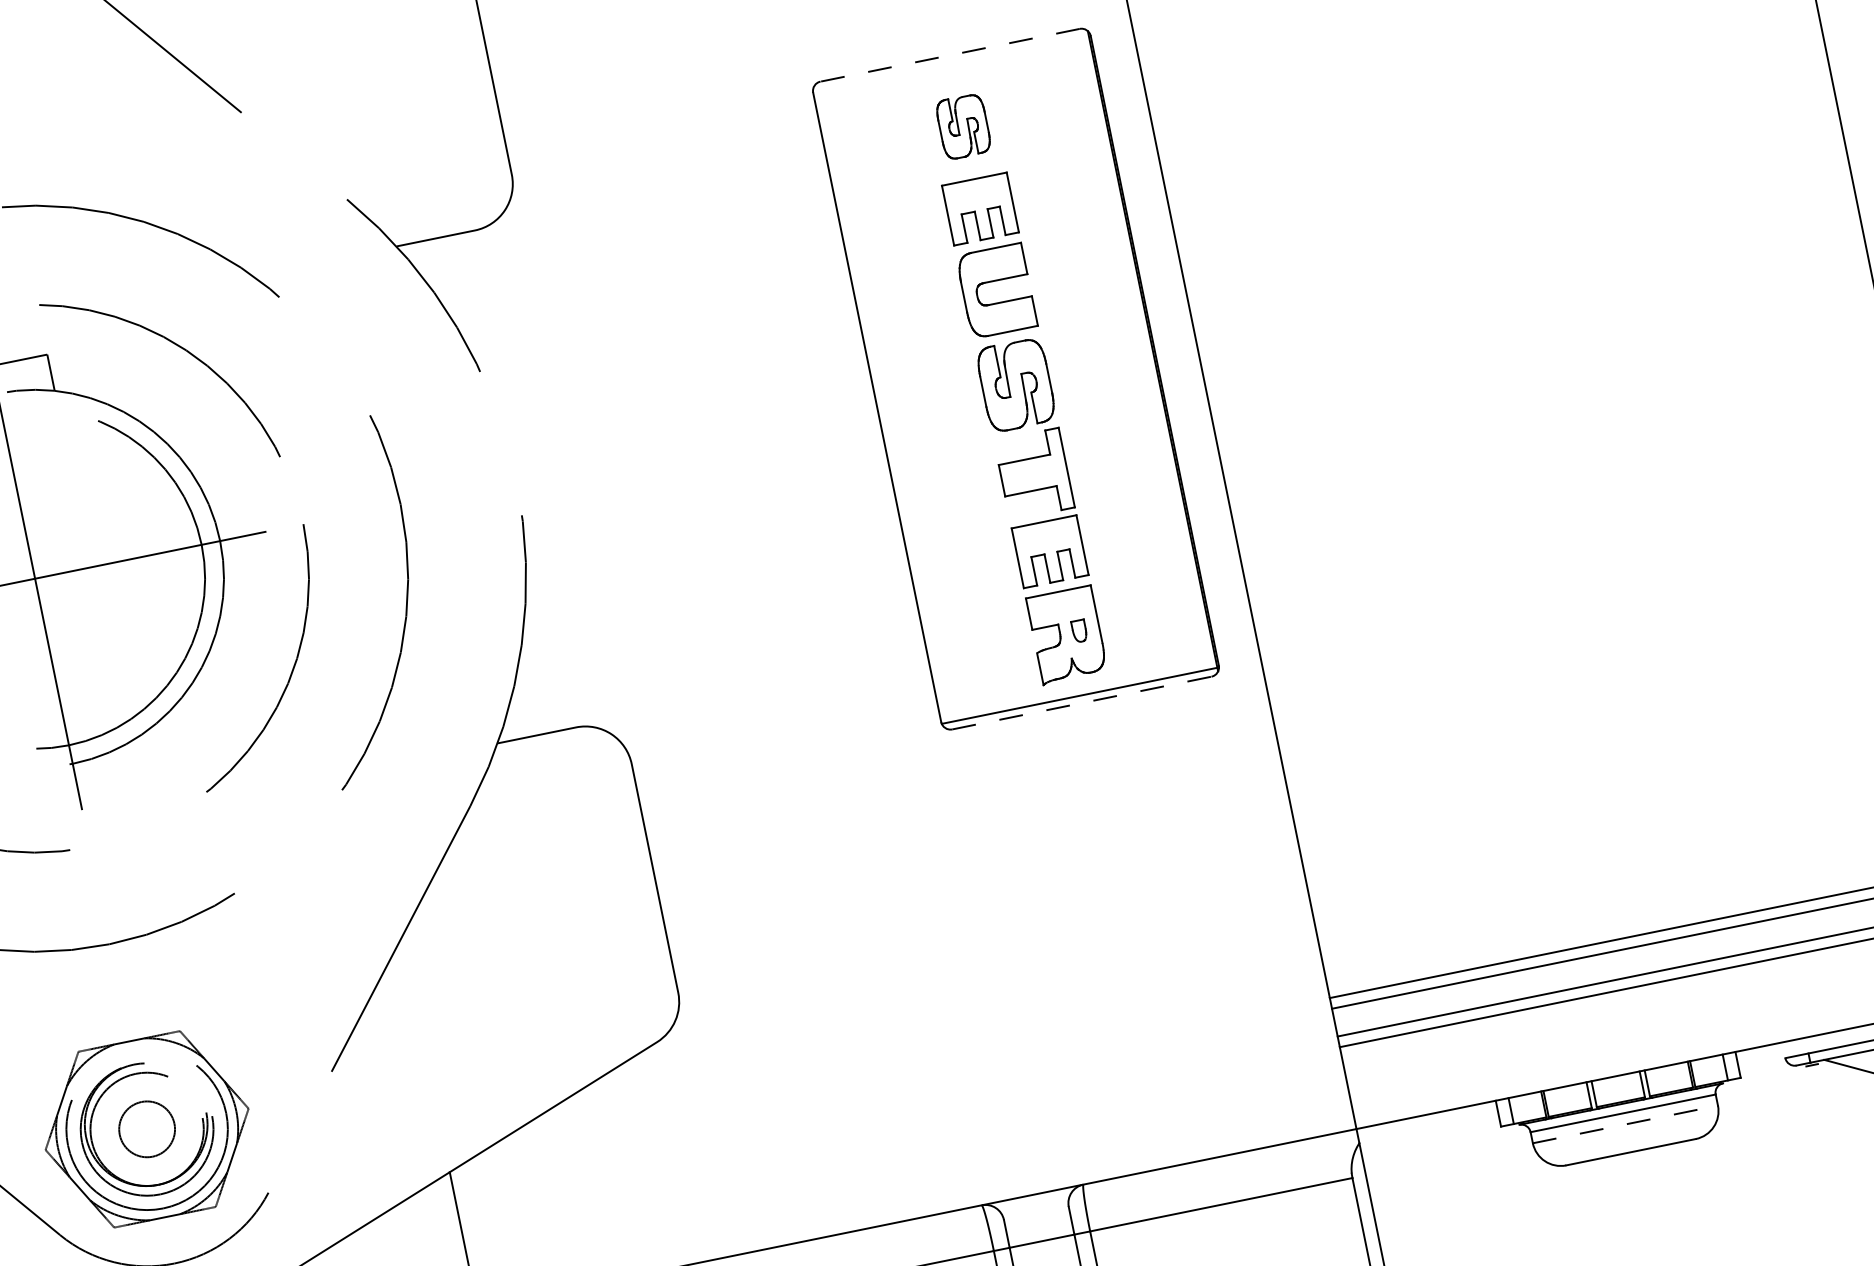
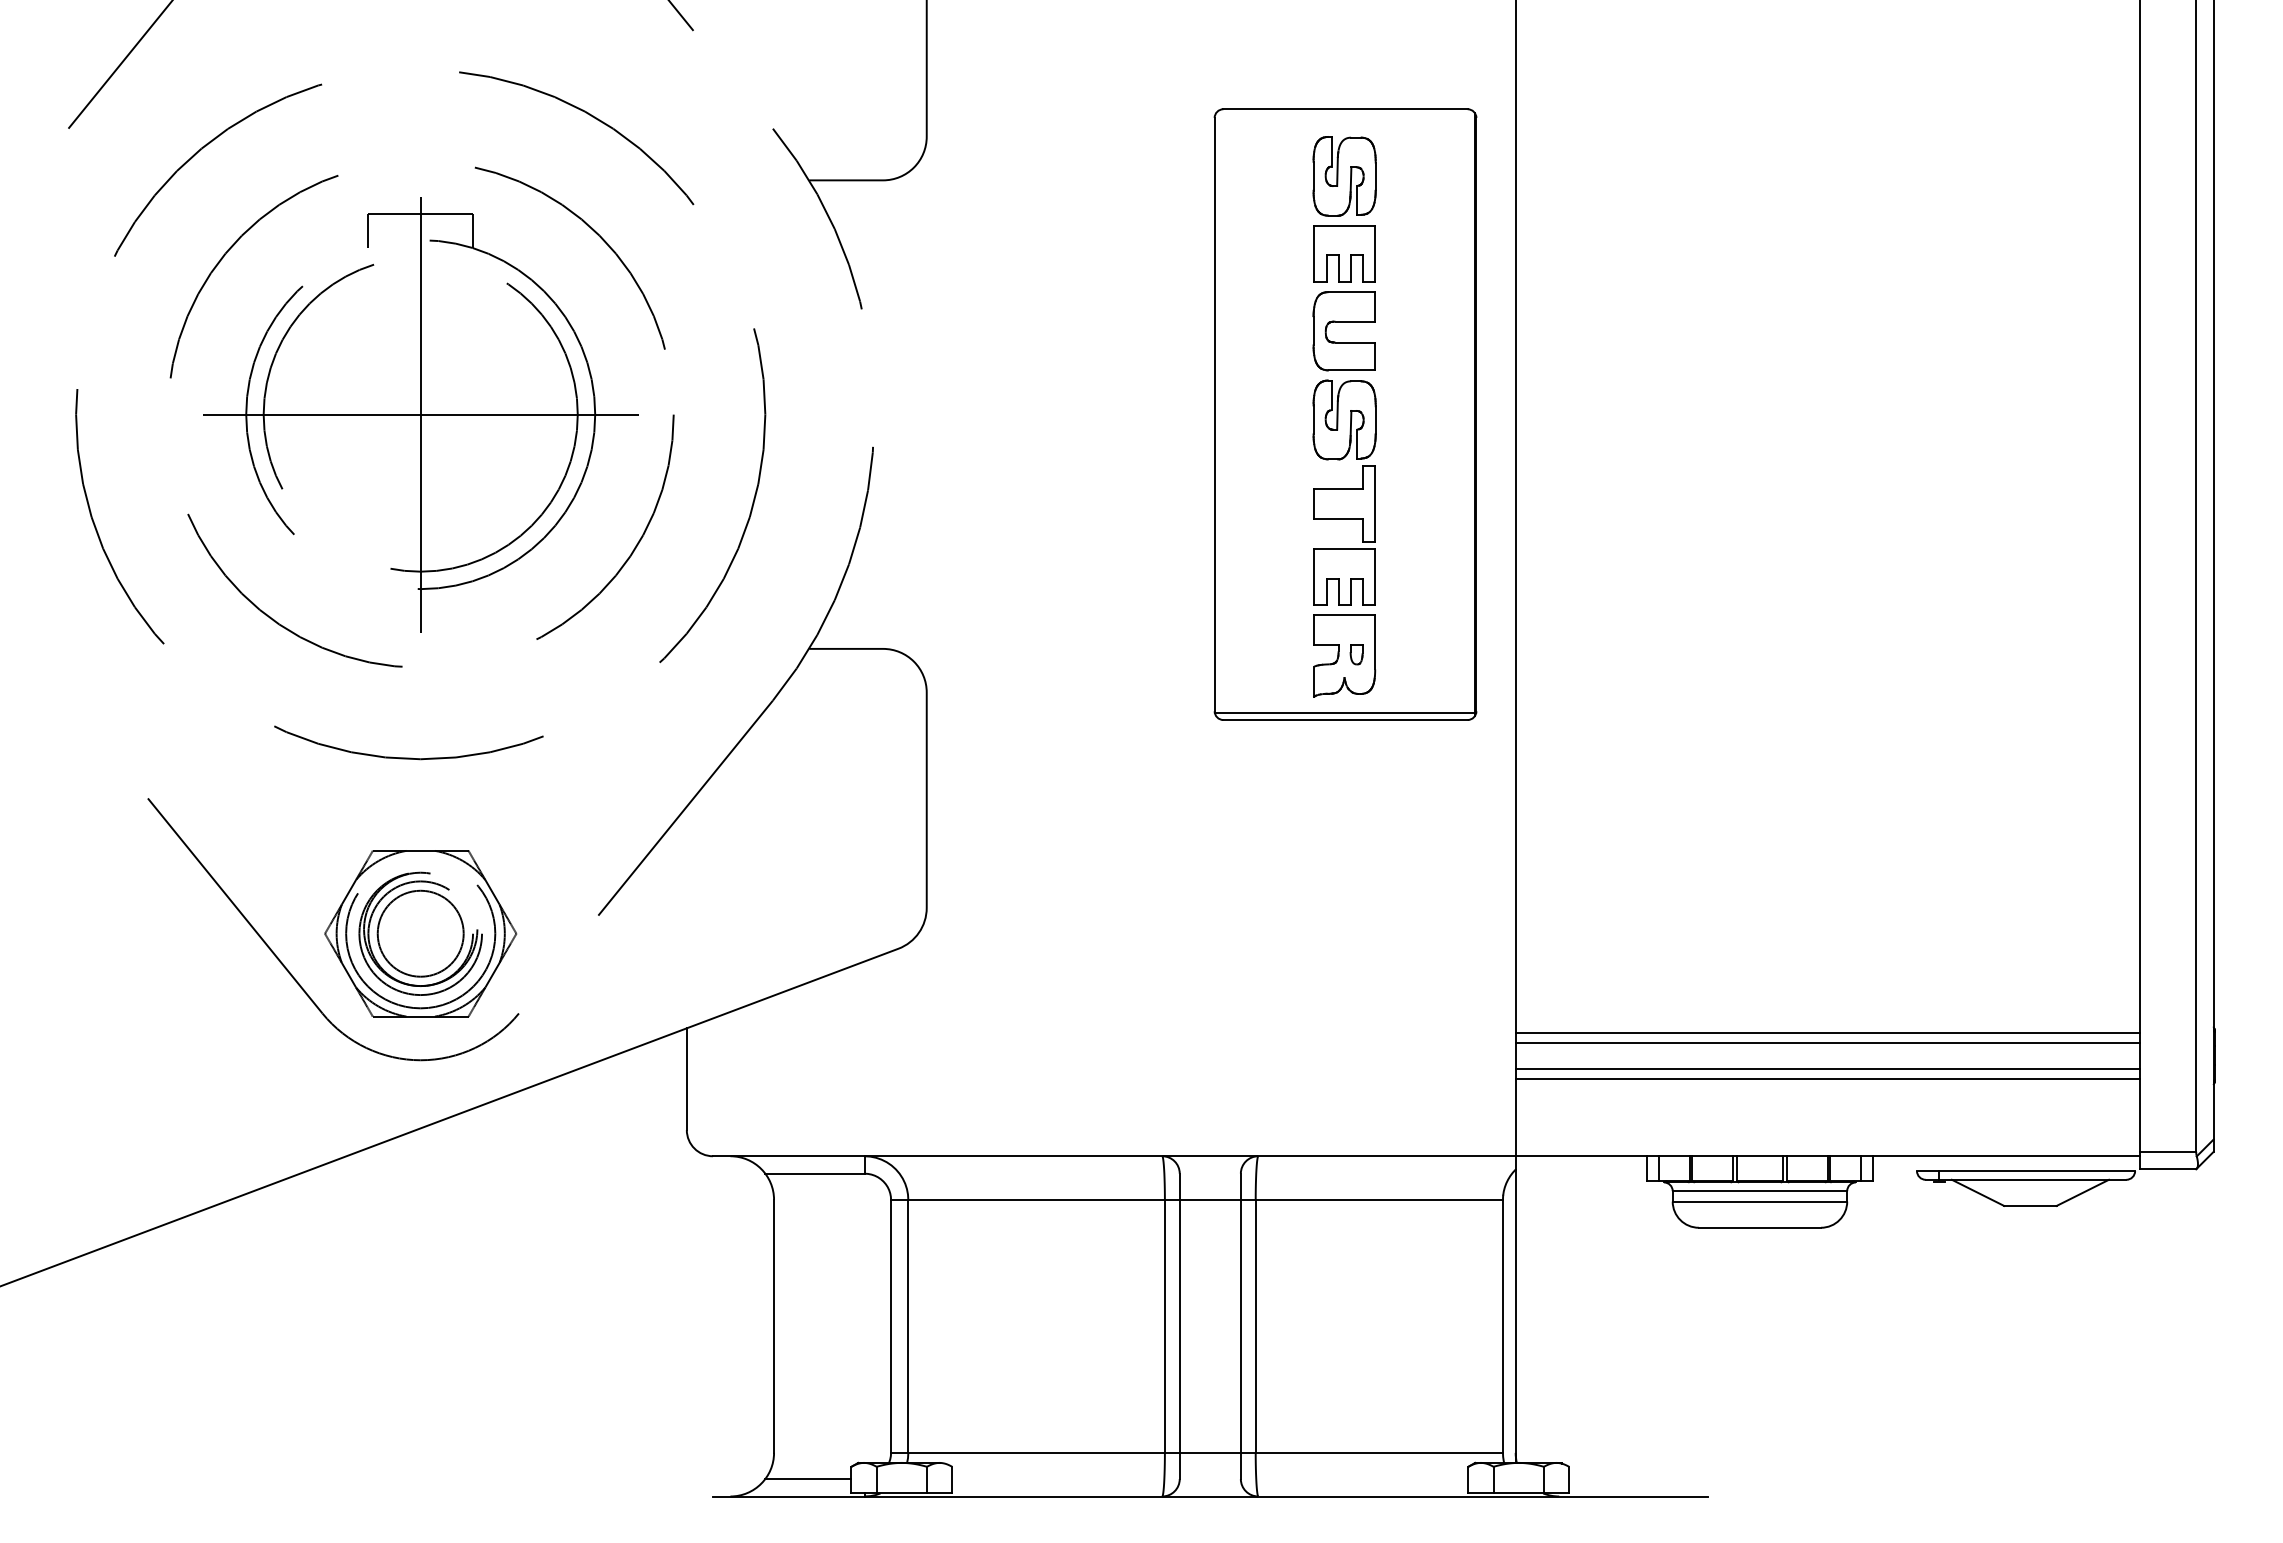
line: (950, 55) -> (1345, 109), dashed -> solid
part: (963, 126) -> (1344, 176), size x1.43
line: (1083, 703) -> (1346, 720), dashed -> solid
line: (1625, 1124) -> (1760, 1201), dashed -> solid
circle: (146, 1129) -> (420, 933), size x1.67

